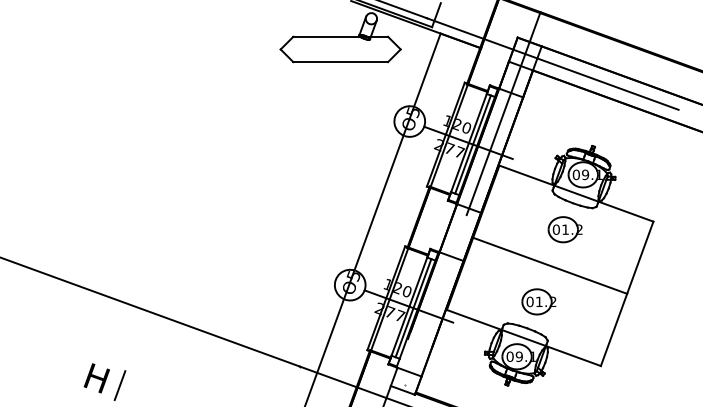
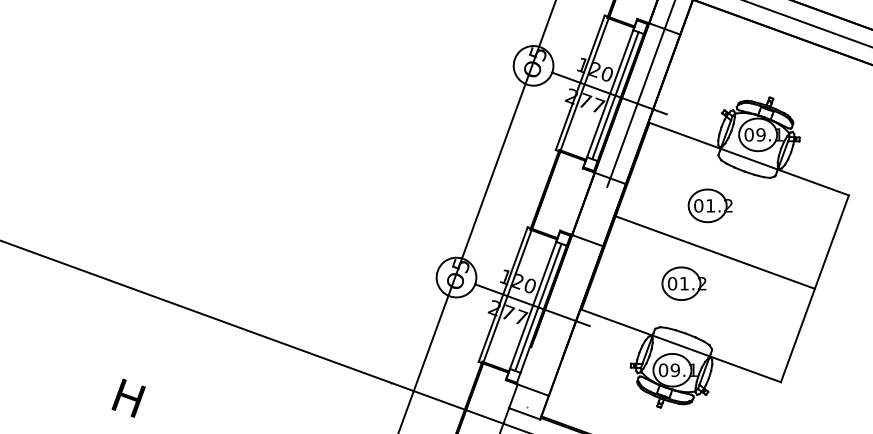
part: (564, 229) -> (709, 205), moved
part: (538, 301) -> (683, 283), moved
line: (119, 385) -> (157, 407), removed

